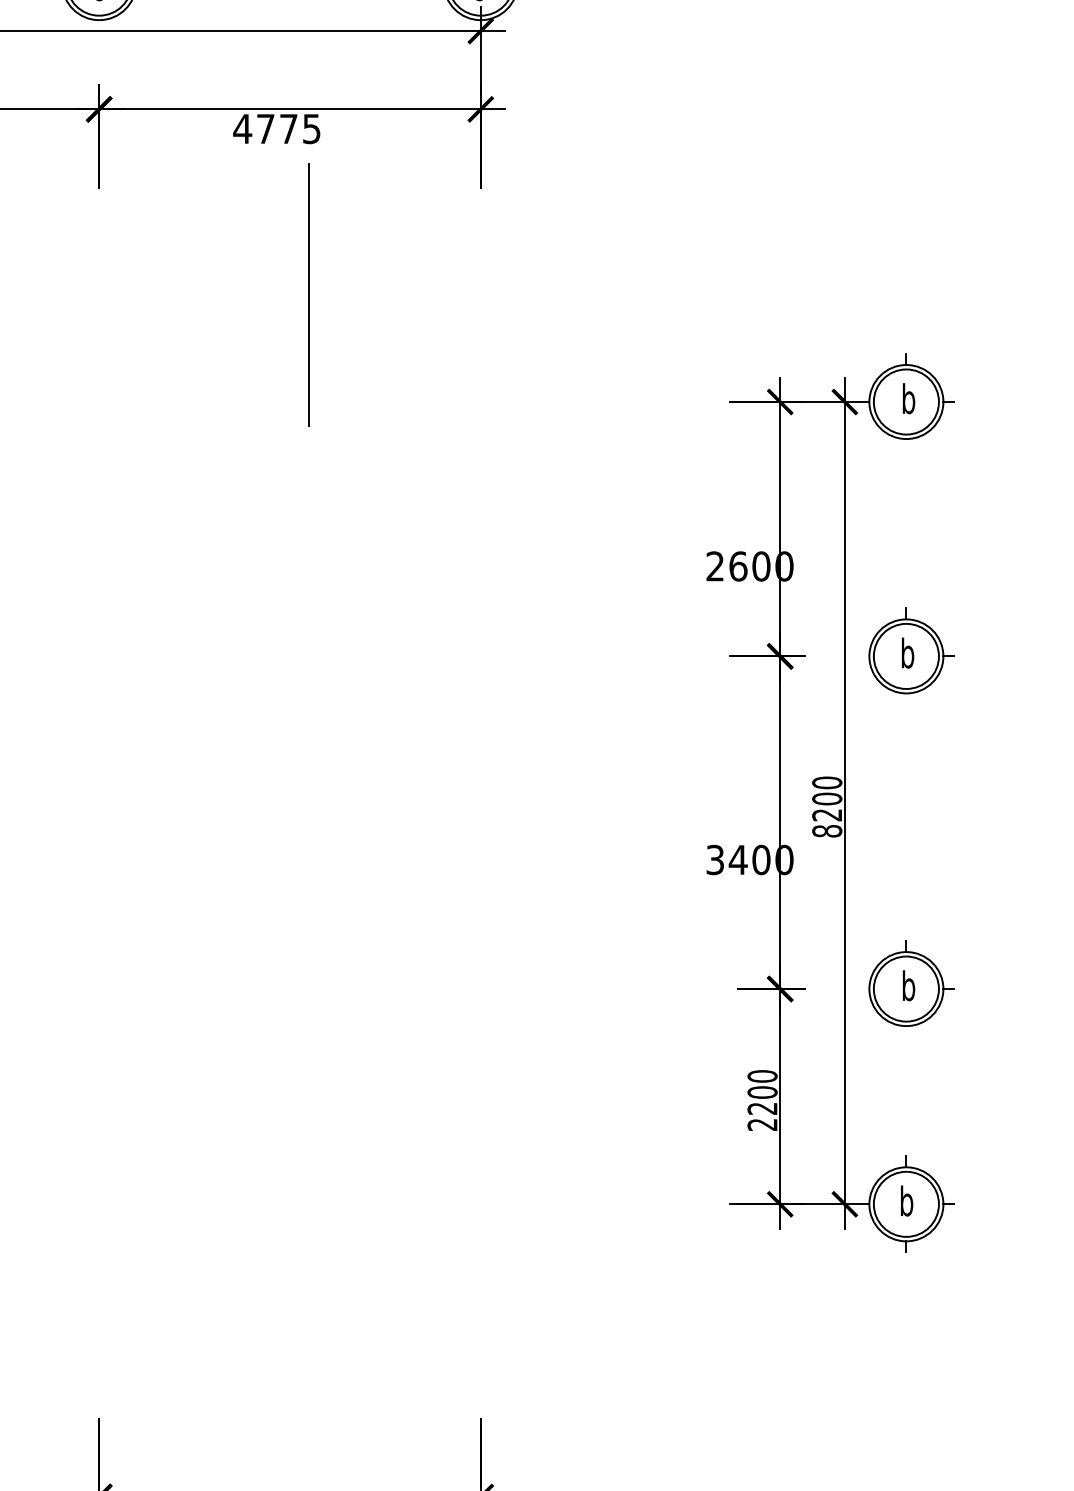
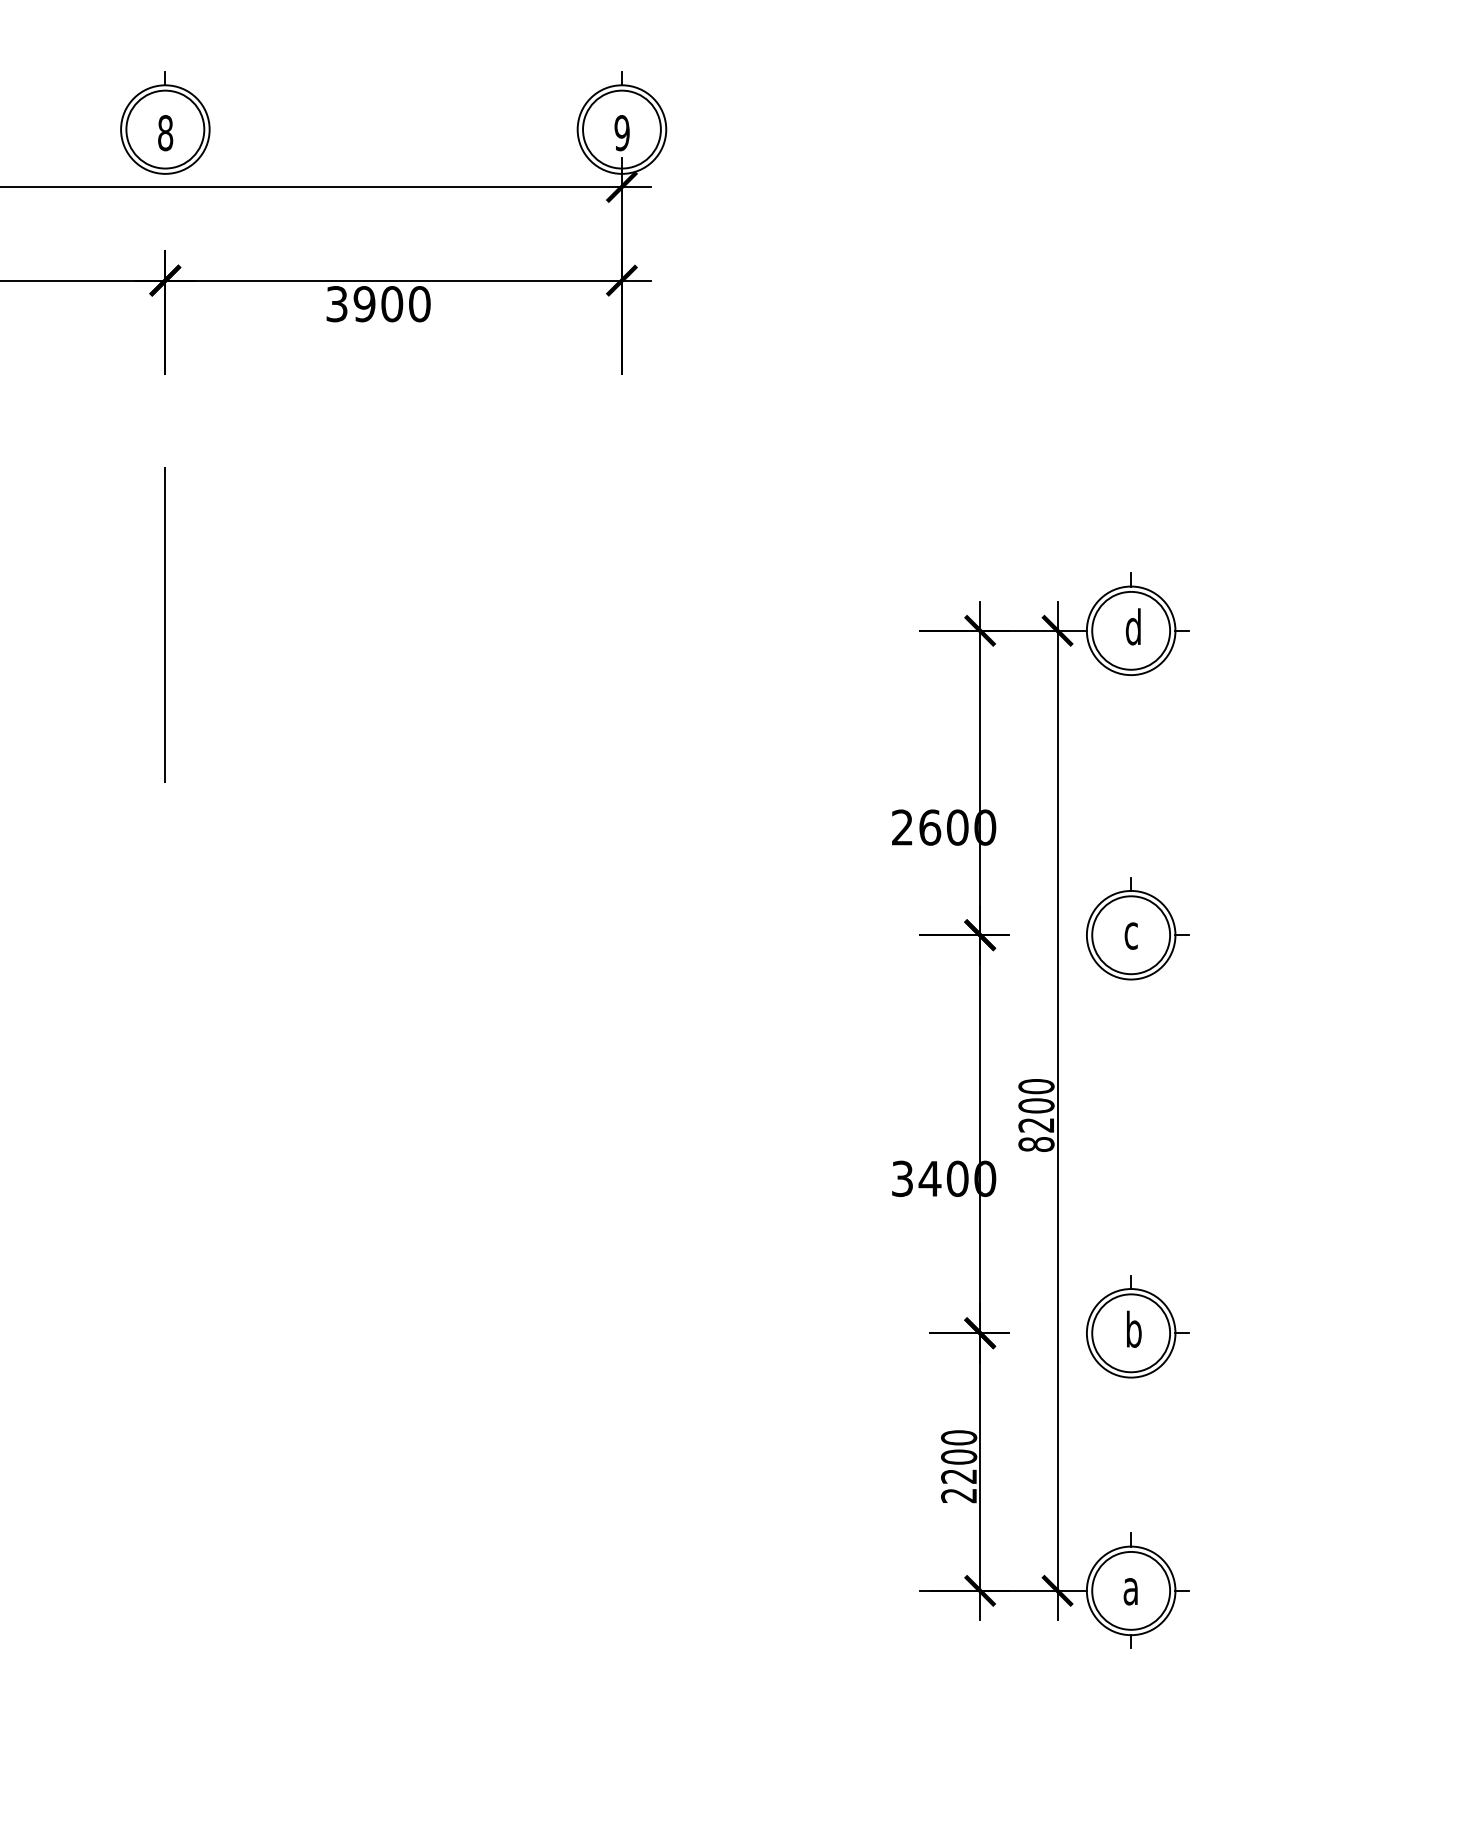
text: (276, 129) -> (377, 304), 4775 -> 3900
line: (308, 294) -> (164, 624), moved
text: (908, 398) -> (1133, 626), b -> d
text: (907, 652) -> (1132, 930), b -> c
text: (906, 1200) -> (1131, 1586), b -> a

